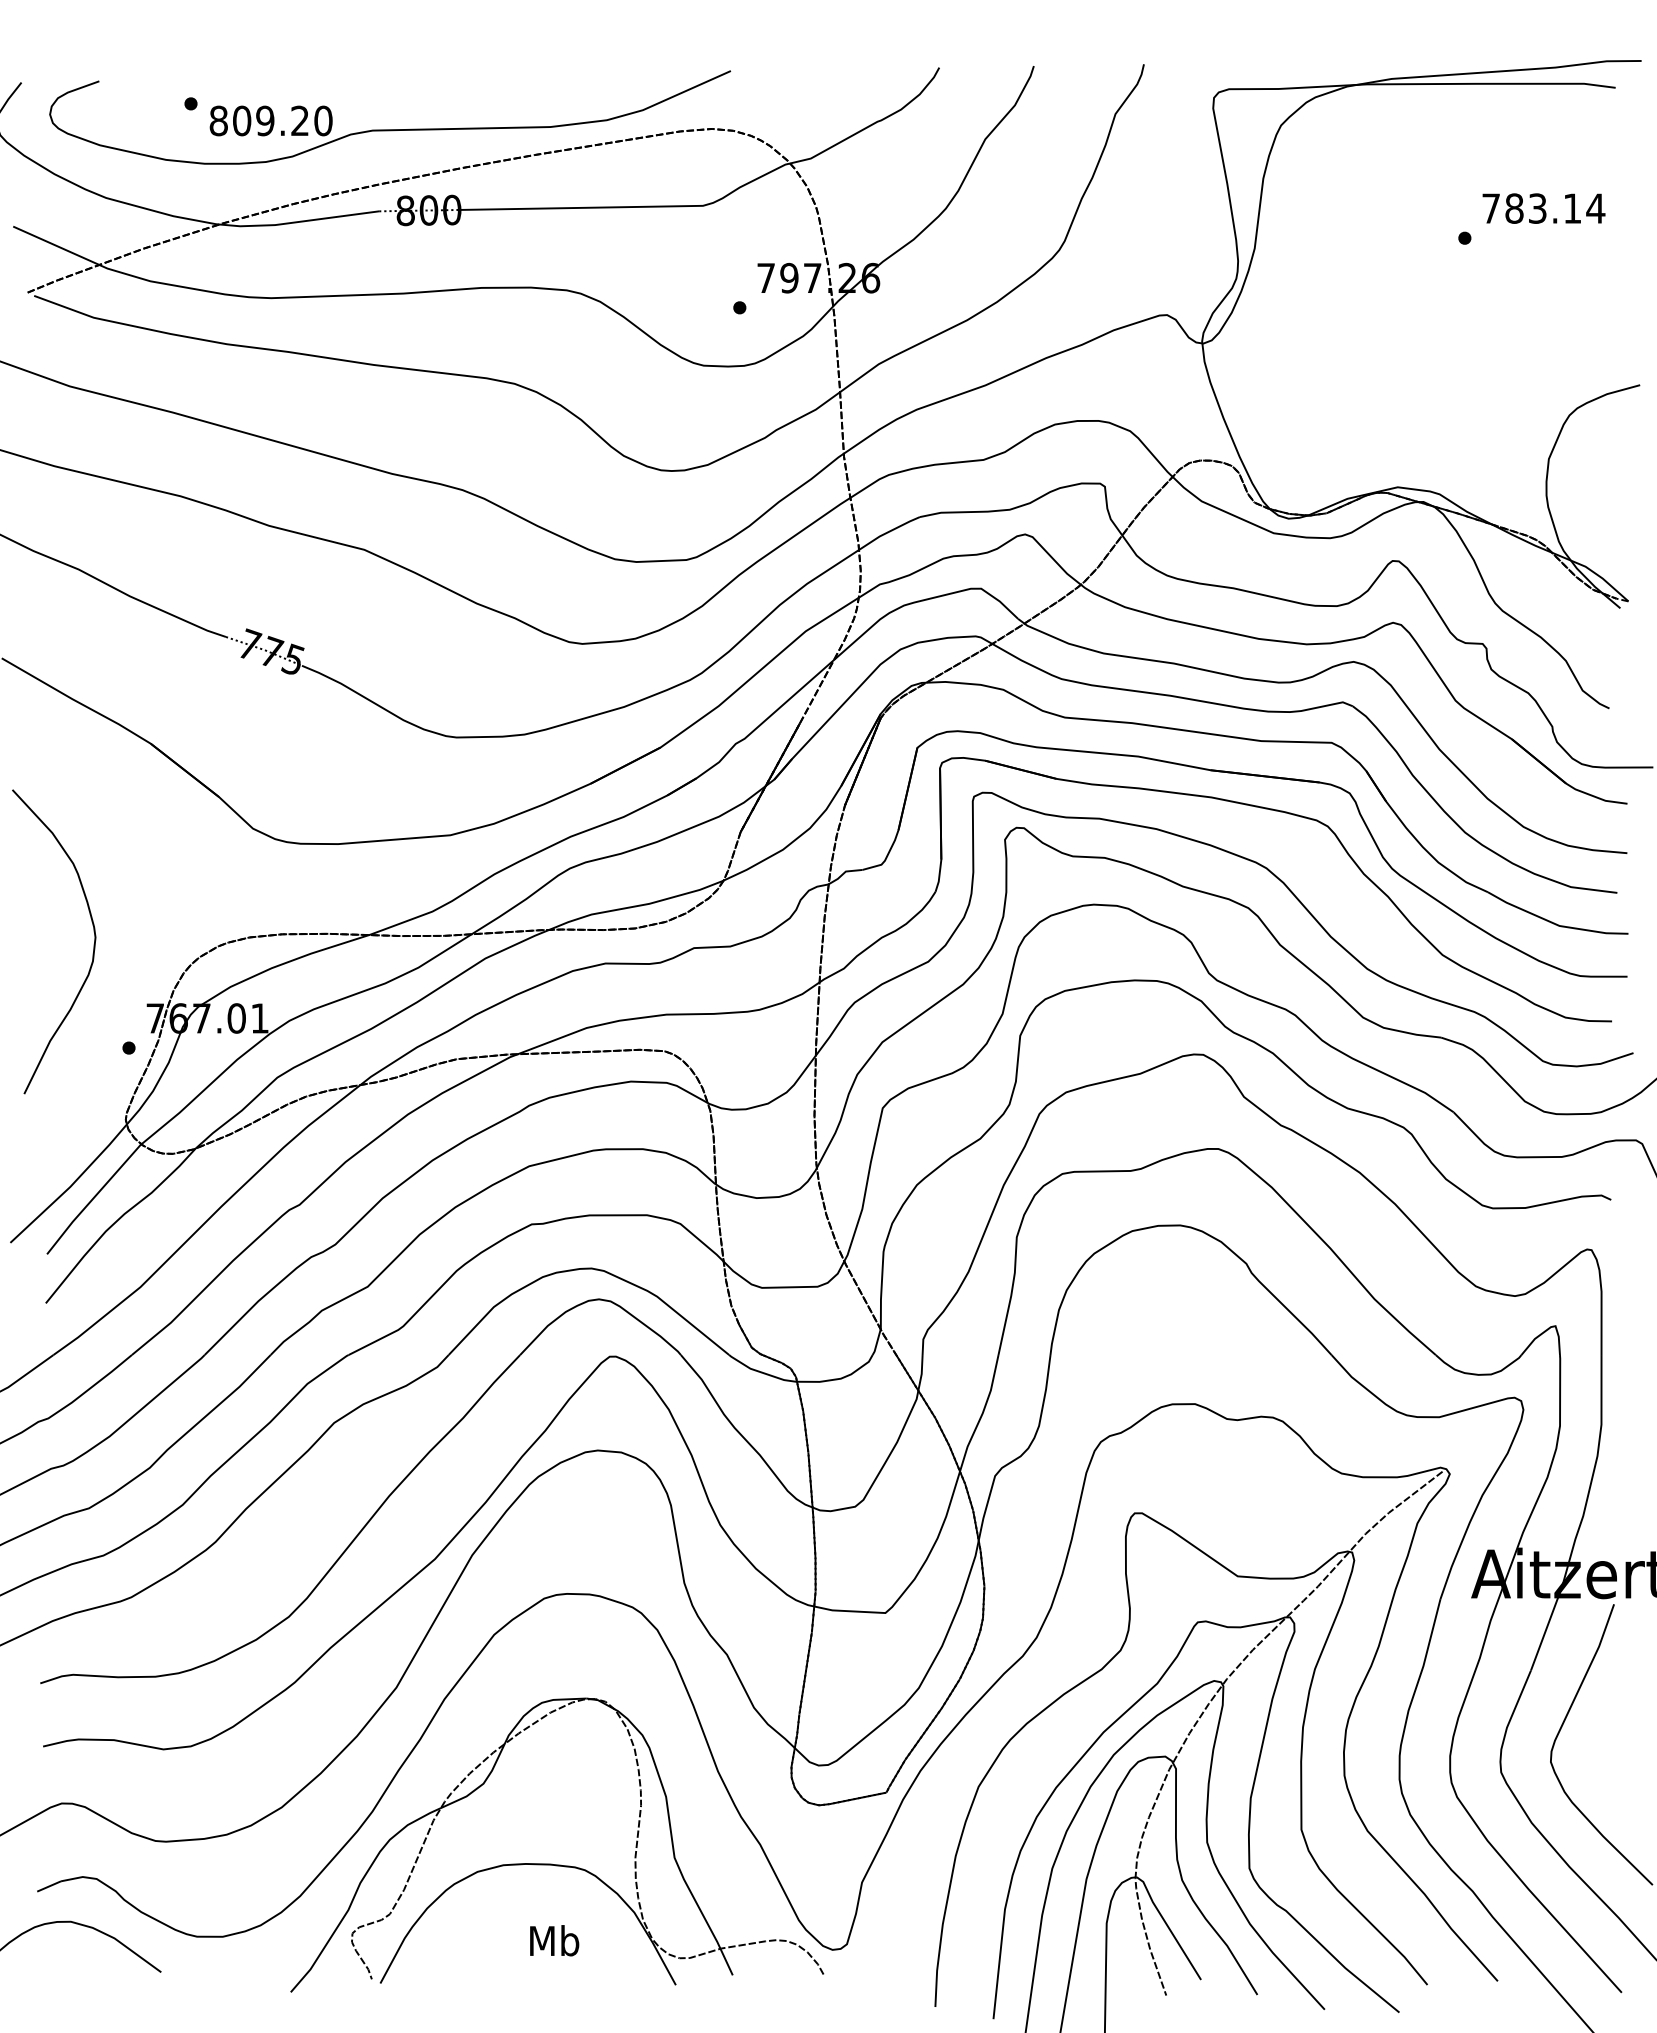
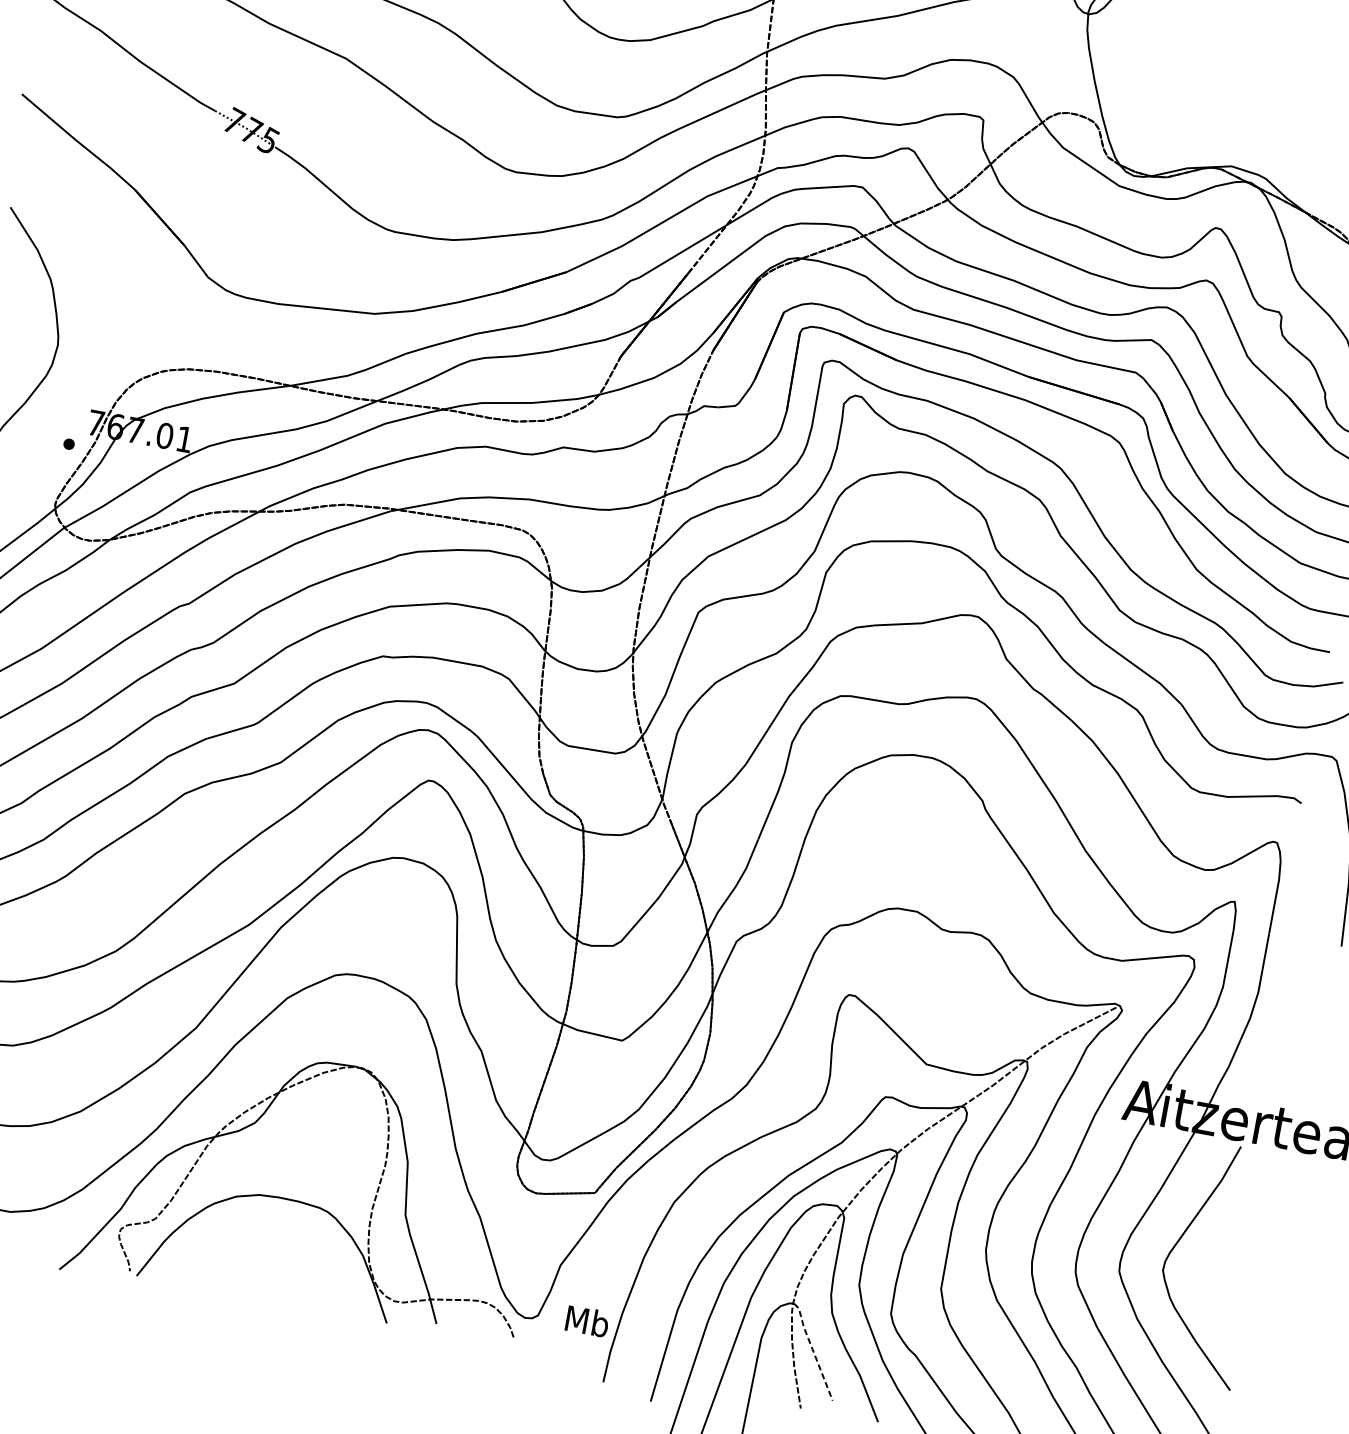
line: (1168, 1926) -> (813, 1350), solid -> dashed
text: (554, 1940) -> (587, 1321), moved

